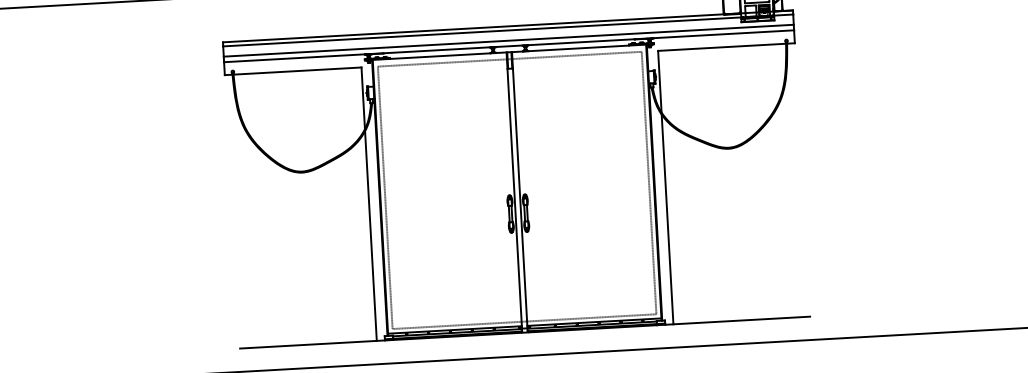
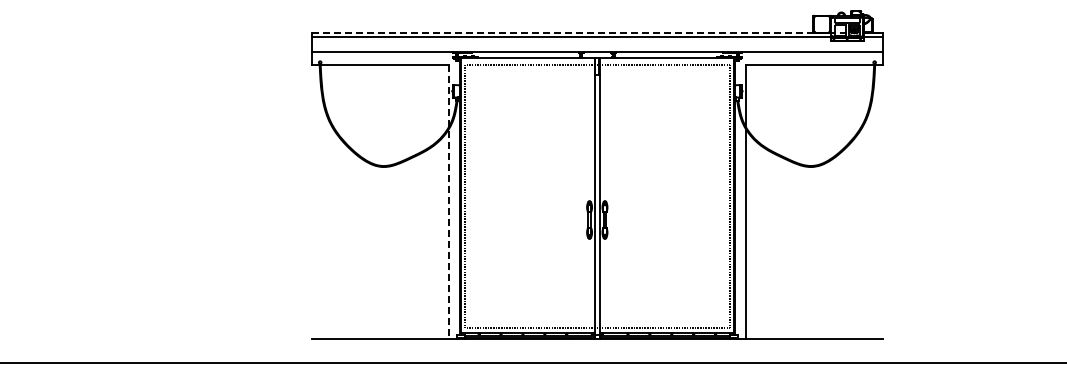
line: (508, 26) -> (597, 32), solid -> dashed
line: (507, 40) -> (596, 46), removed
line: (368, 204) -> (448, 202), solid -> dashed

